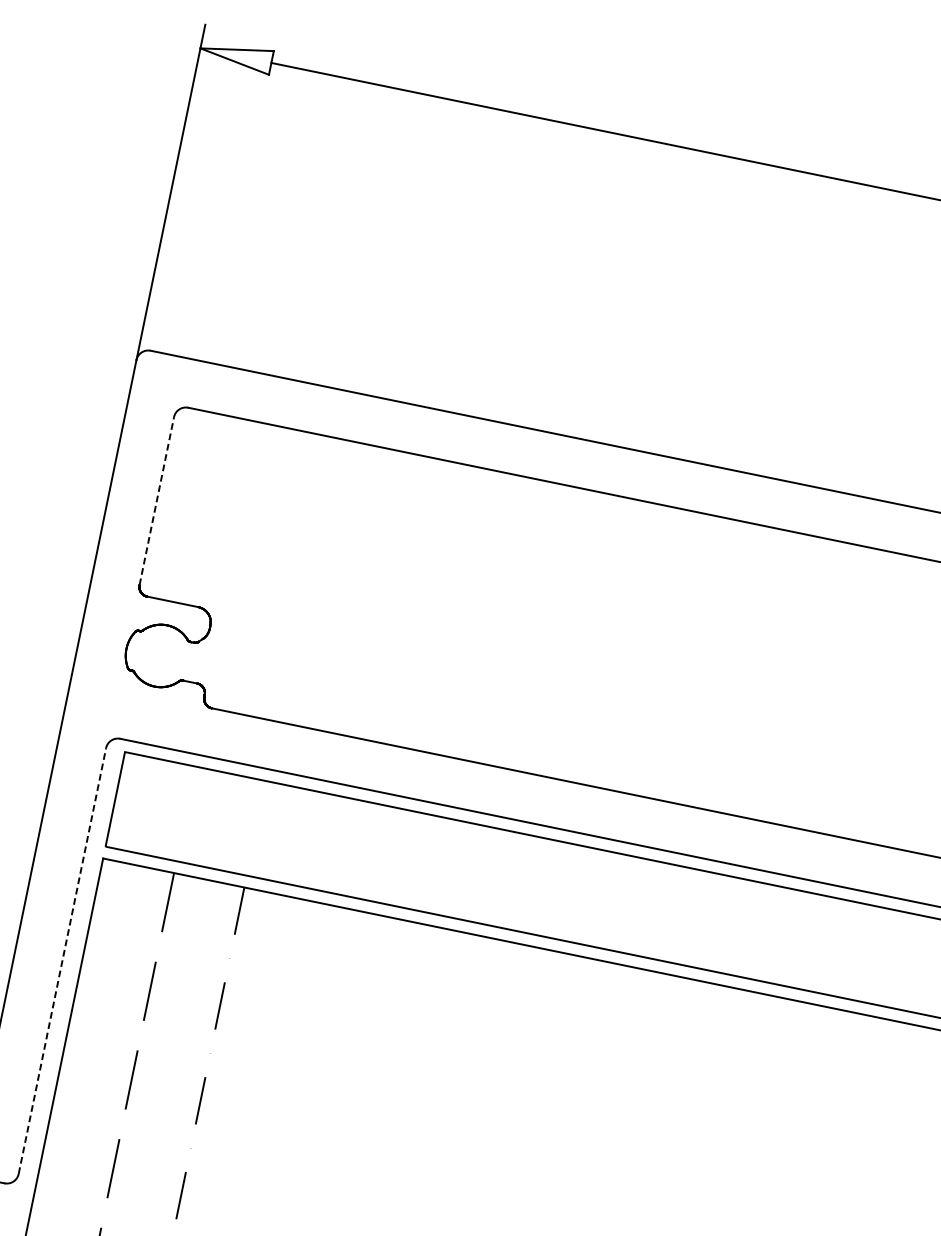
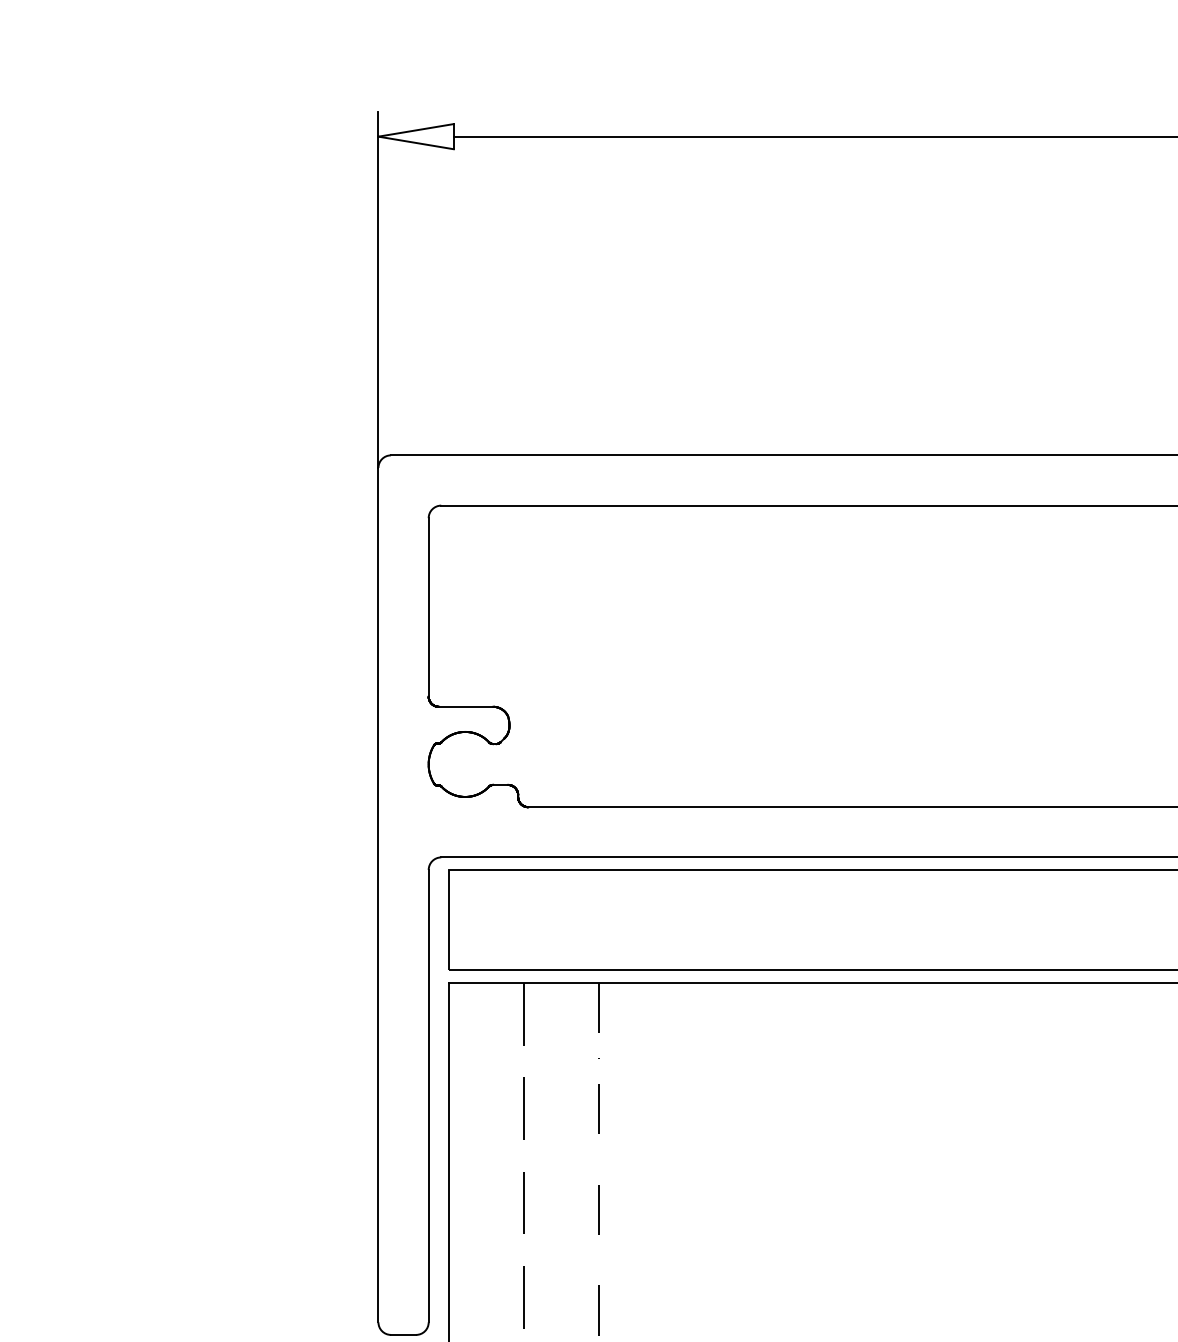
line: (156, 500) -> (428, 606), dashed -> solid
line: (62, 960) -> (428, 1095), dashed -> solid

